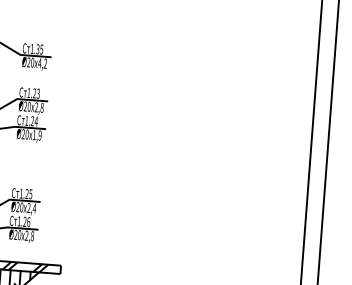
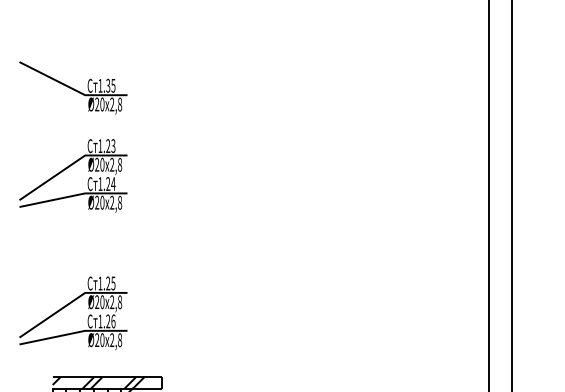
text: (42, 63) -> (116, 104), 4,2 -> 2,8
text: (37, 135) -> (116, 202), 1,9 -> 2,8
text: (34, 208) -> (119, 302), 2,4 -> 2,8

